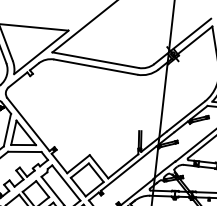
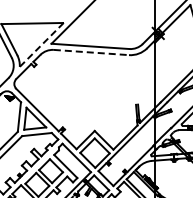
line: (41, 53) -> (41, 45), solid -> dashed
line: (95, 67) -> (91, 52), solid -> dashed

